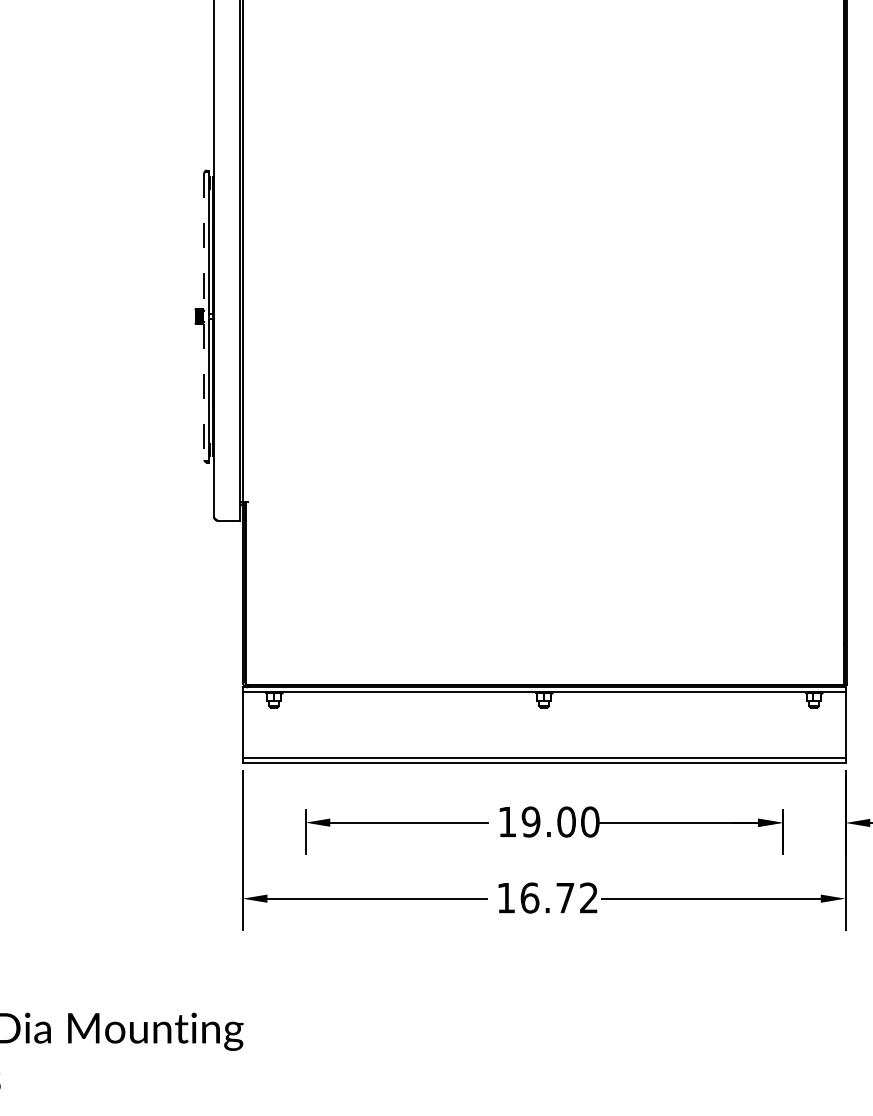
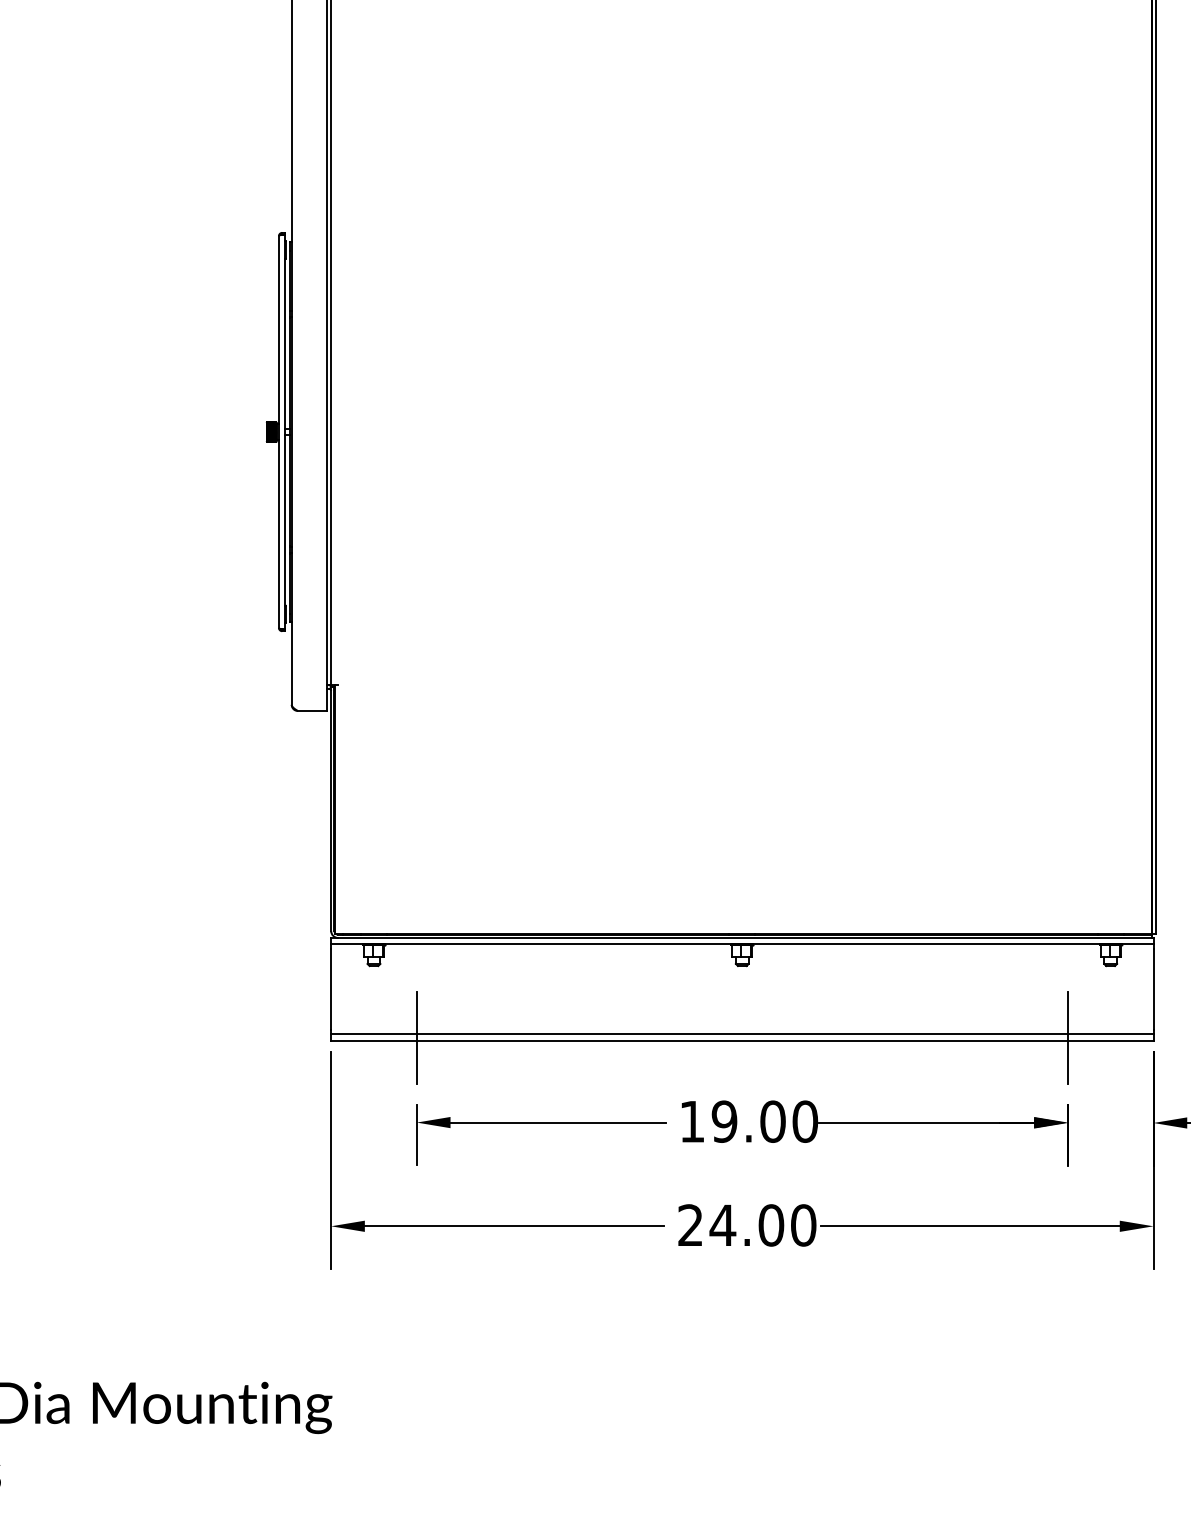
line: (204, 316) -> (278, 432), dashed -> solid
line: (305, 760) -> (416, 1037), added
line: (782, 760) -> (1067, 1037), added
text: (547, 897) -> (746, 1224), 16.72 -> 24.00

